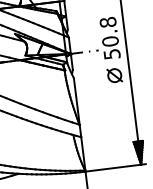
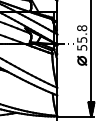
text: (110, 40) -> (82, 39), 50.8 -> 55.8

